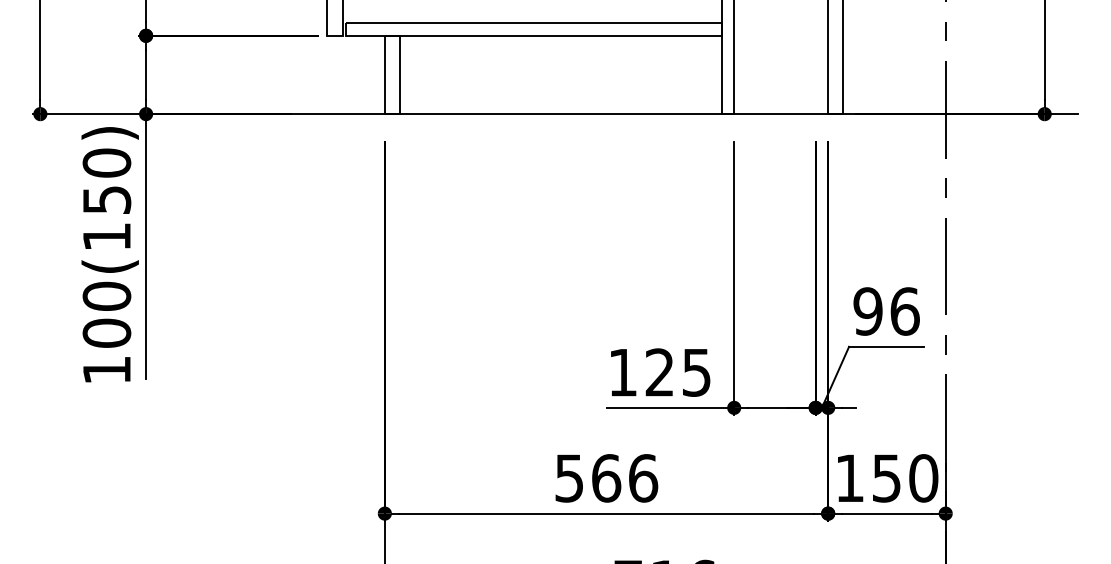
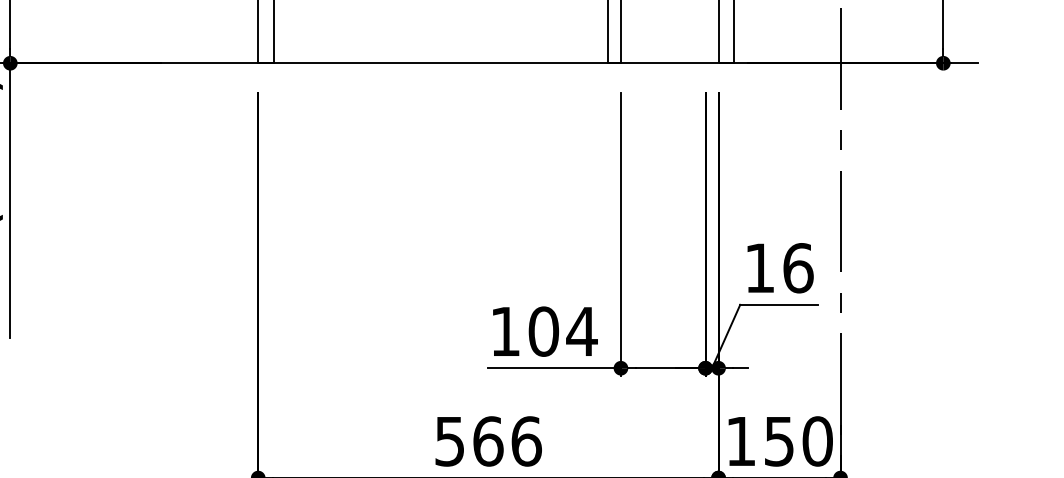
text: (867, 311) -> (759, 268), 96 -> 16
text: (678, 372) -> (563, 331), 125 -> 104

